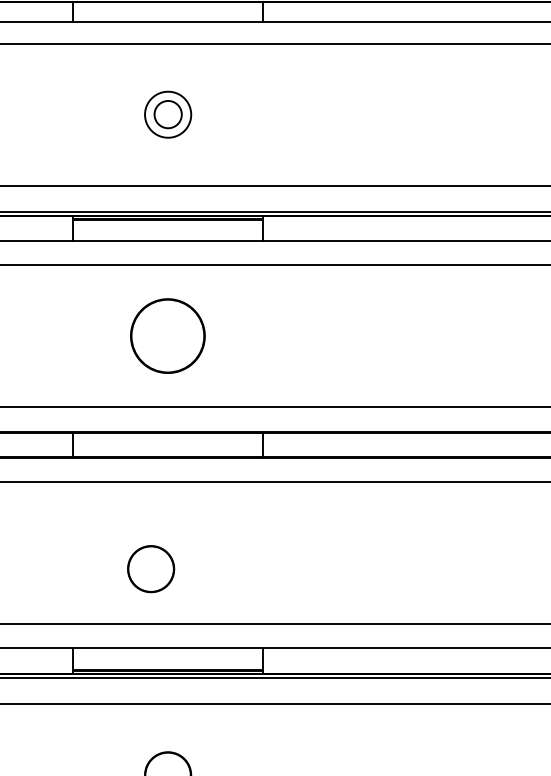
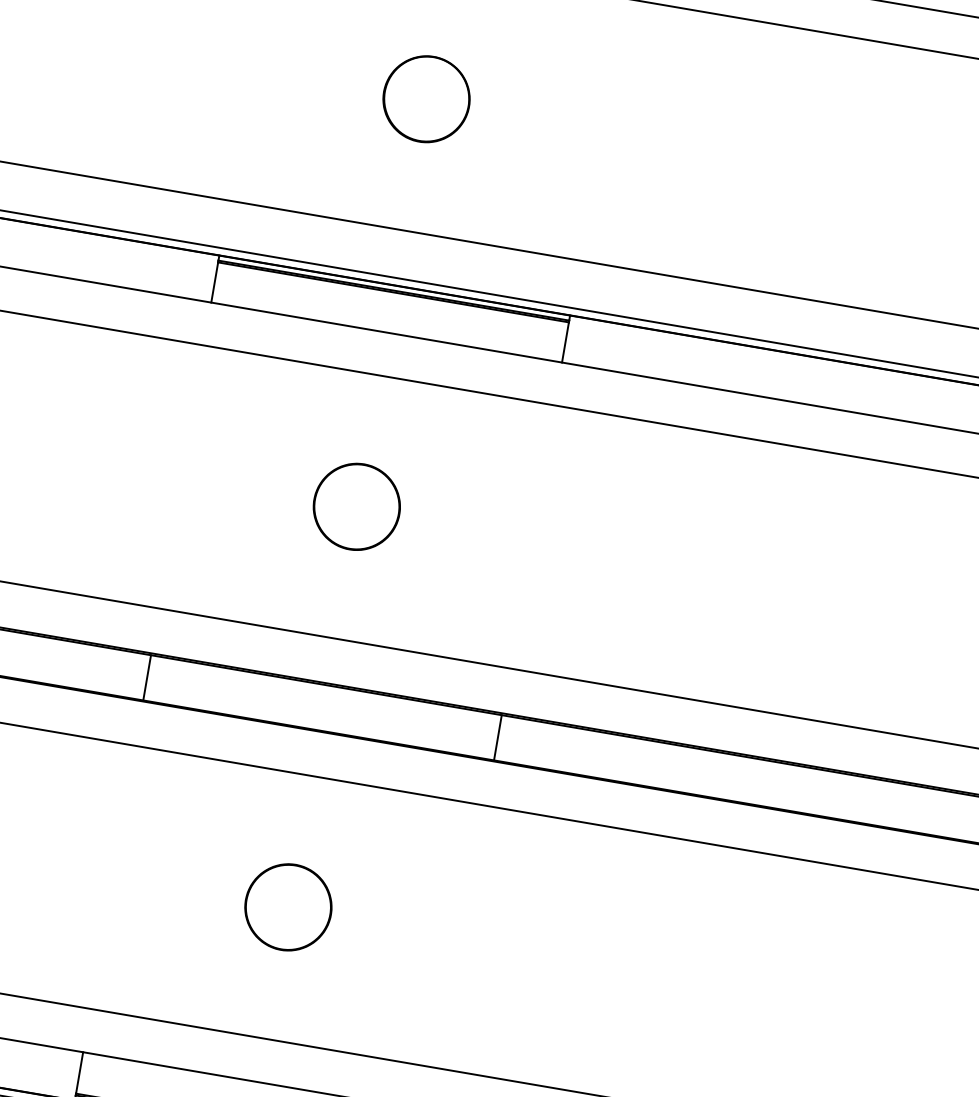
circle: (167, 114) -> (425, 98), size x1.67
part: (168, 335) -> (357, 506), size x0.62
part: (151, 569) -> (289, 908), moved

